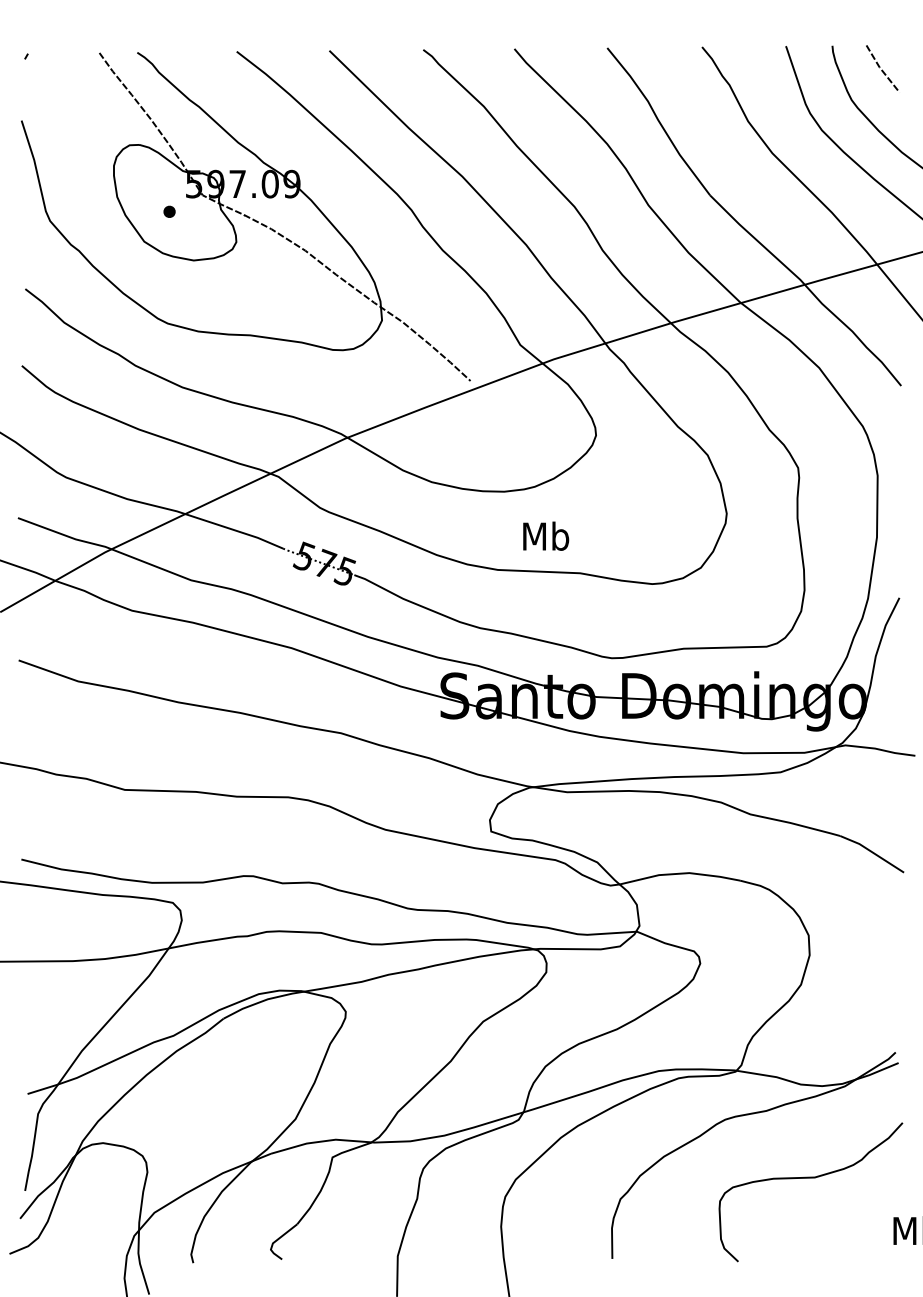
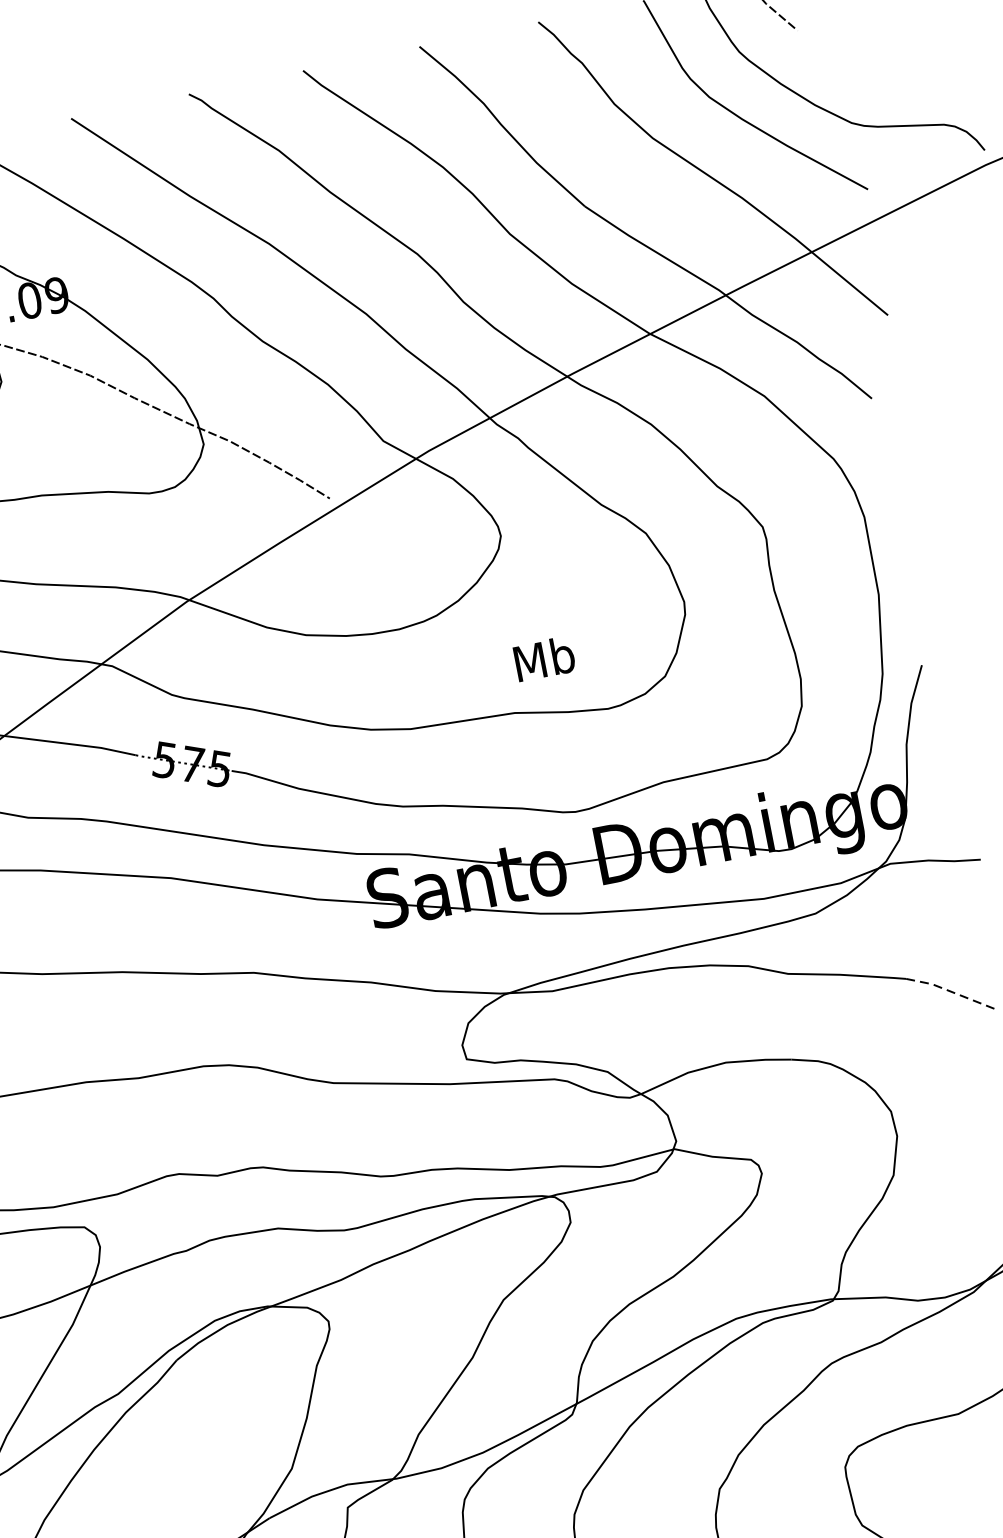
text: (546, 535) -> (544, 657), moved
line: (872, 852) -> (950, 991), solid -> dashed

